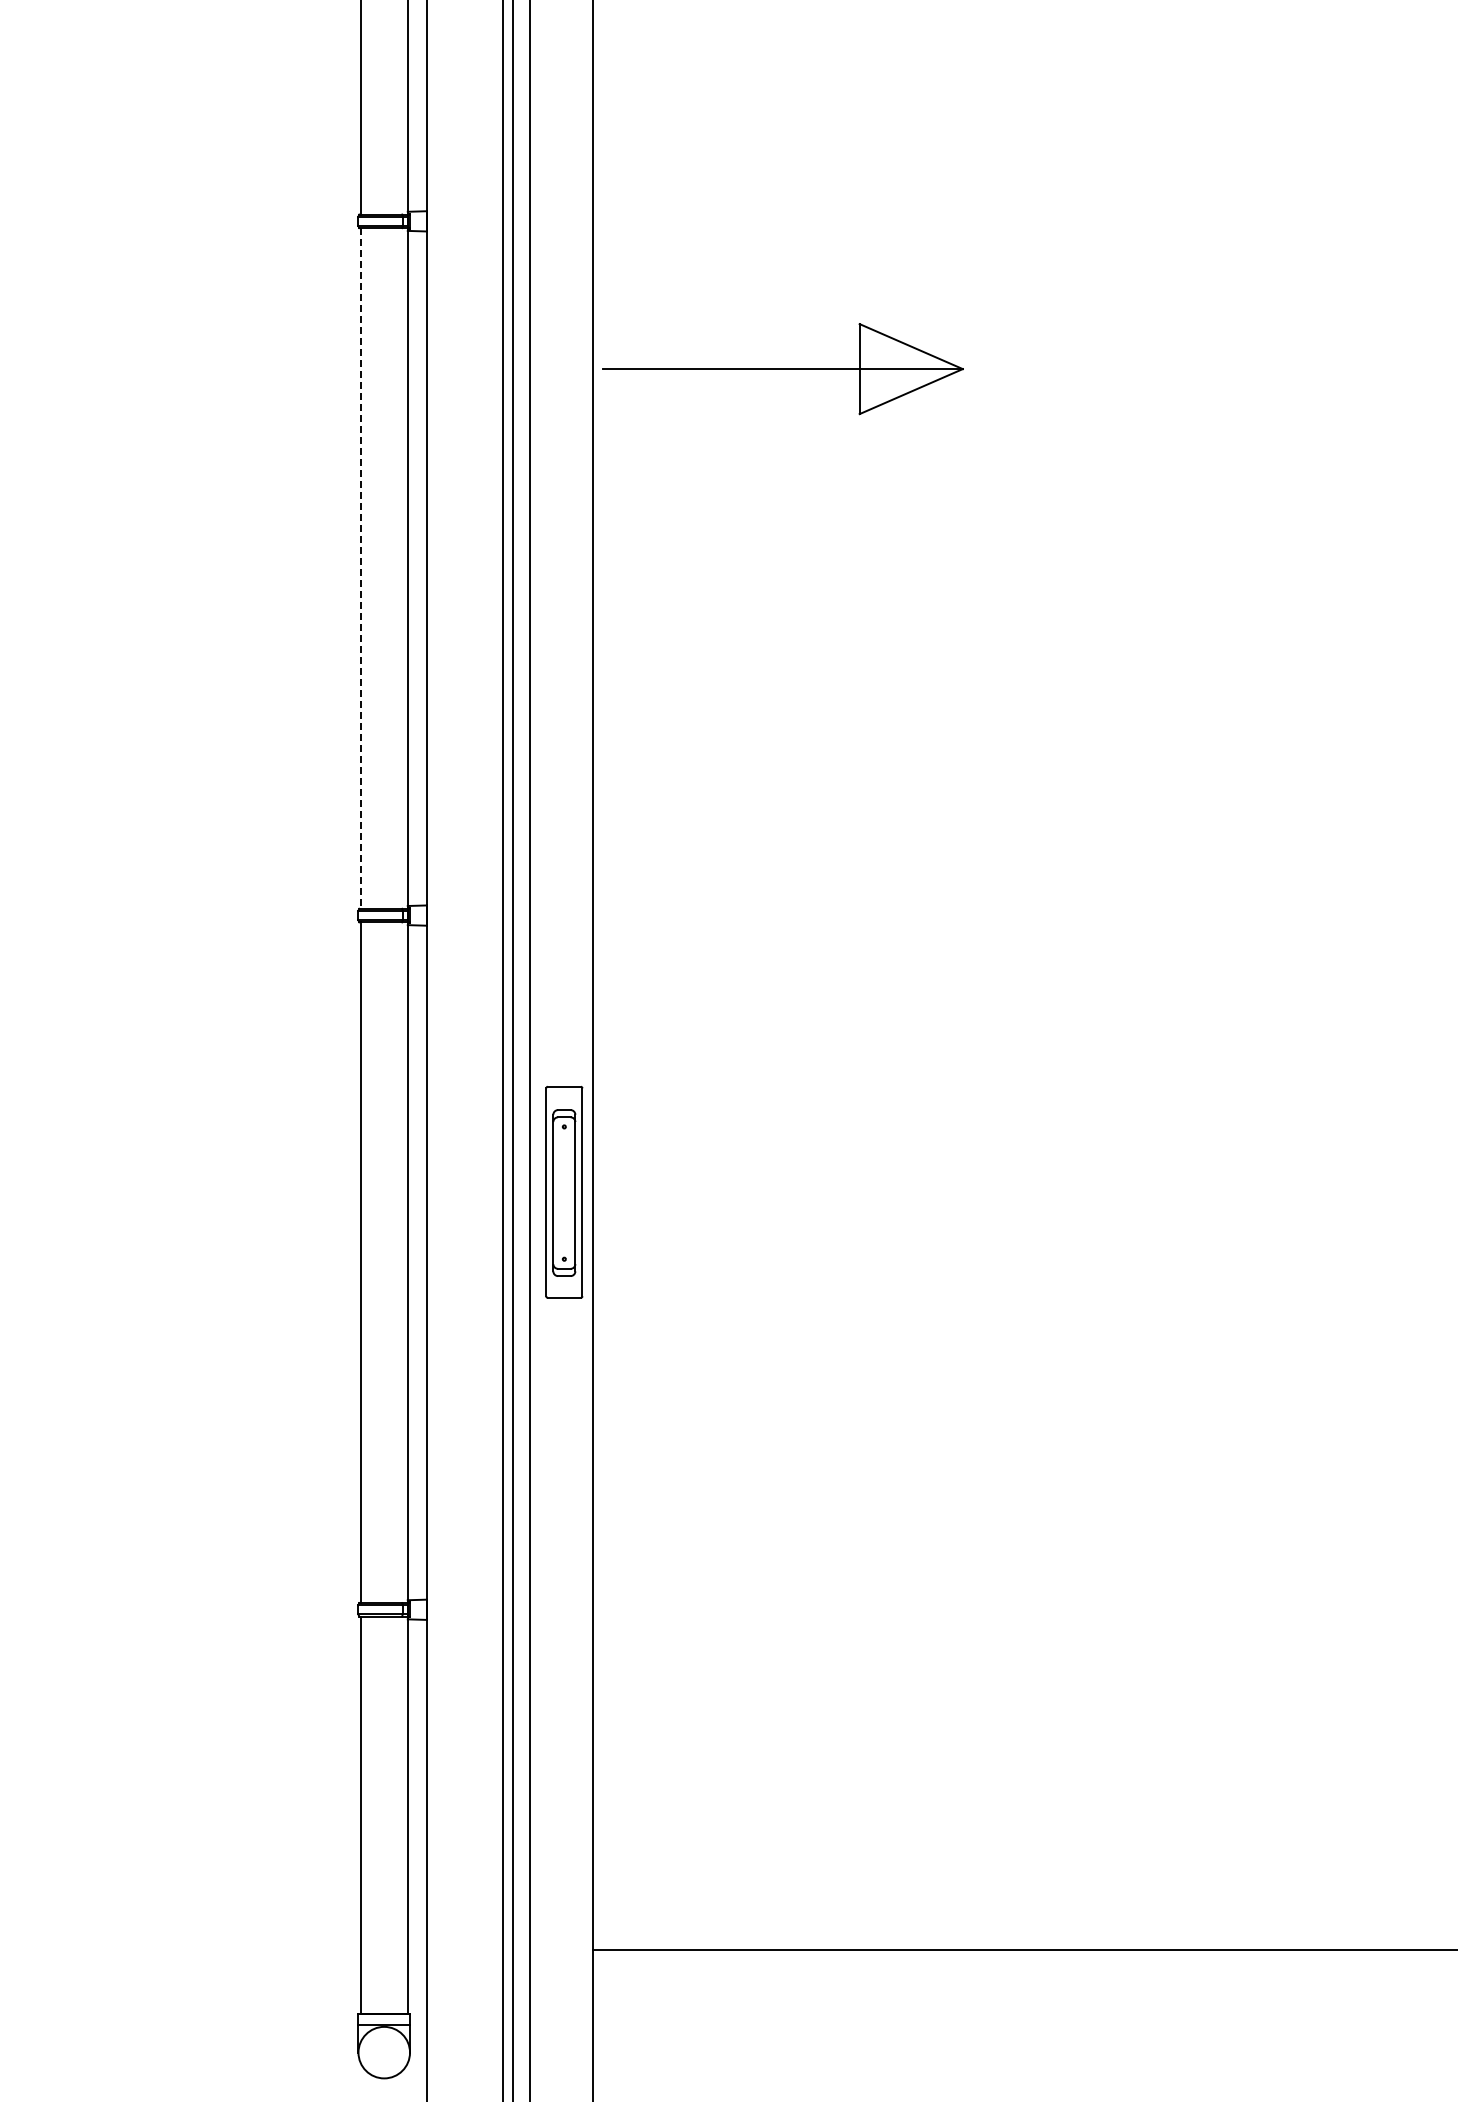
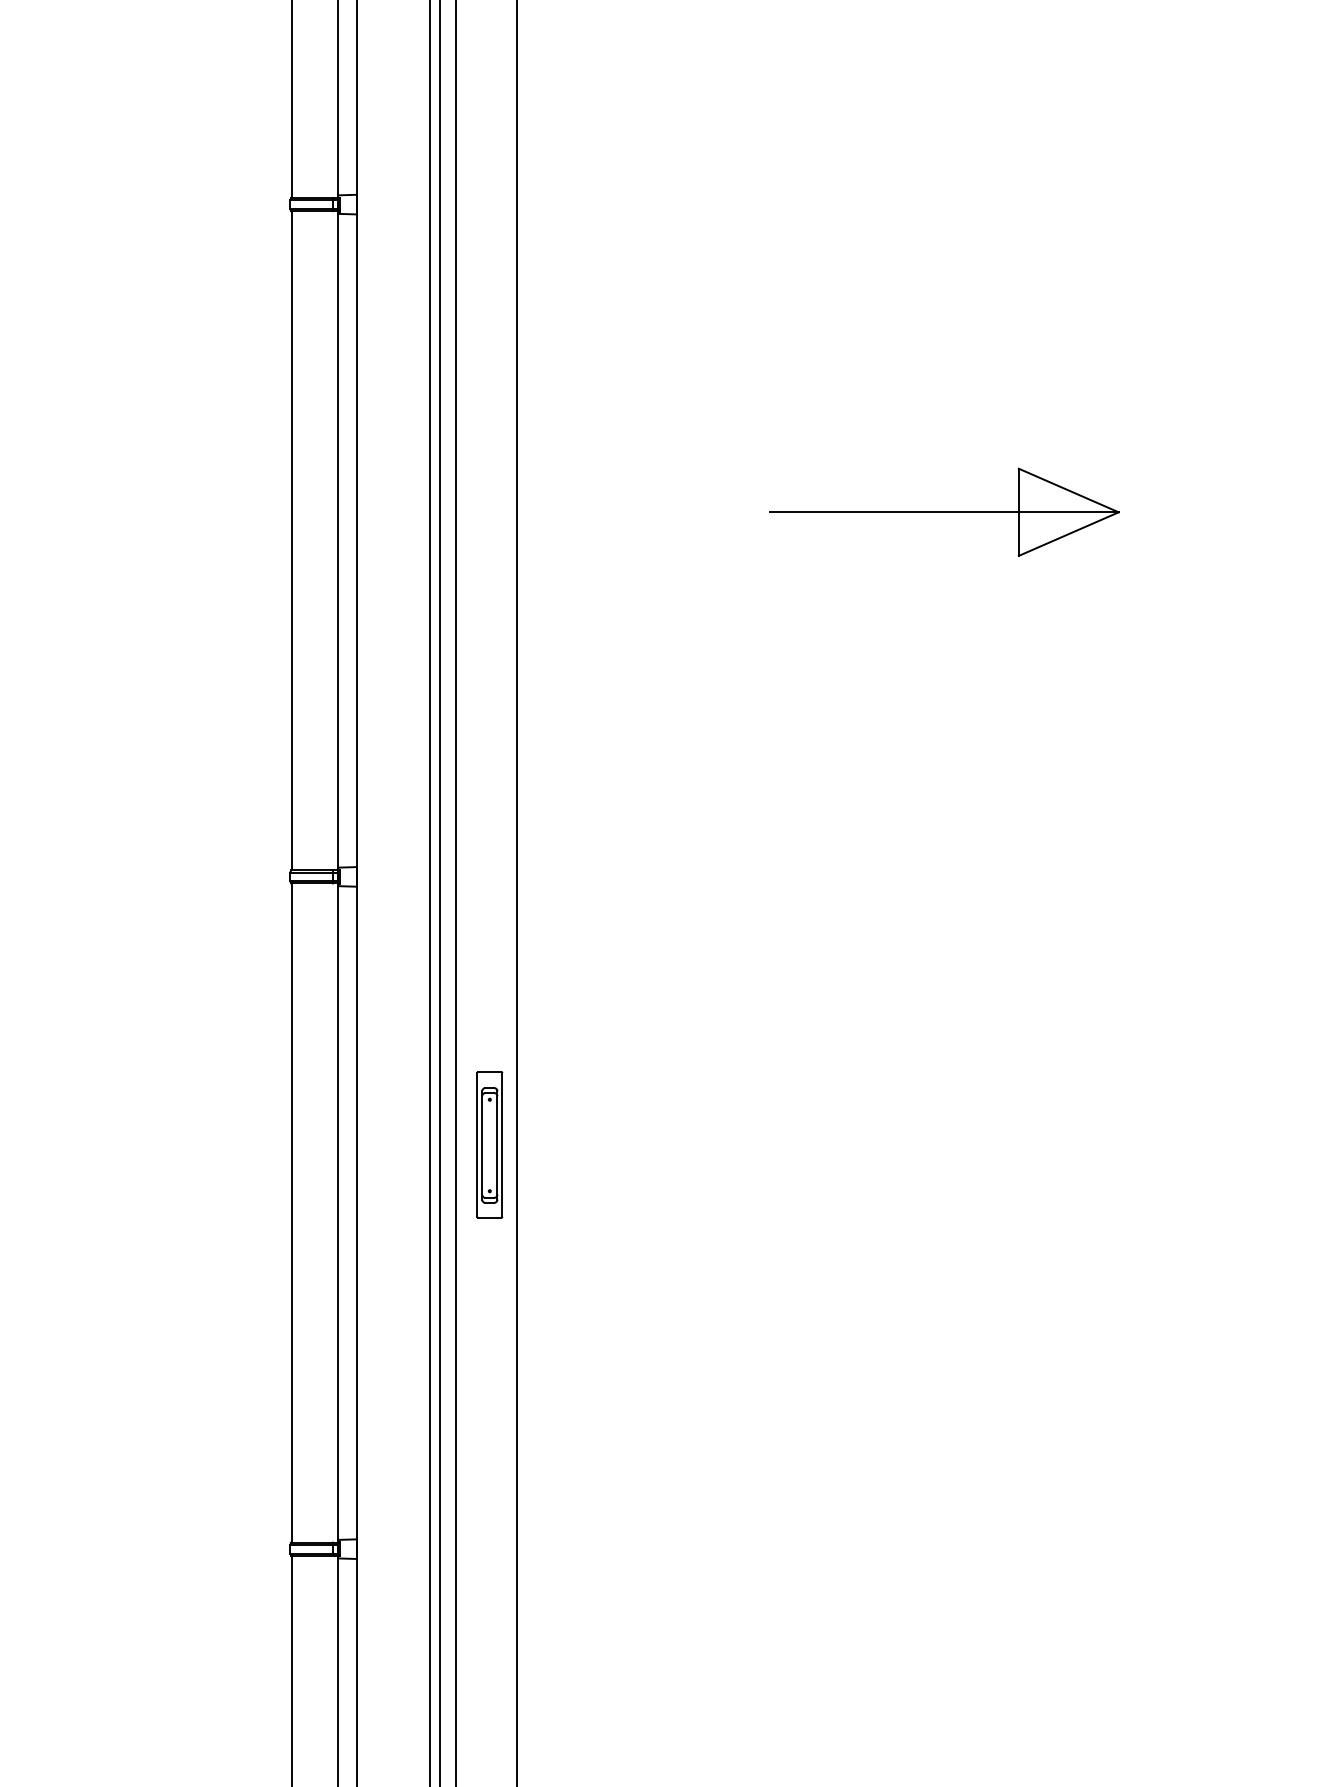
part: (782, 369) -> (944, 512), moved
line: (360, 568) -> (292, 540), dashed -> solid
part: (564, 1192) -> (489, 1145), size x0.71

